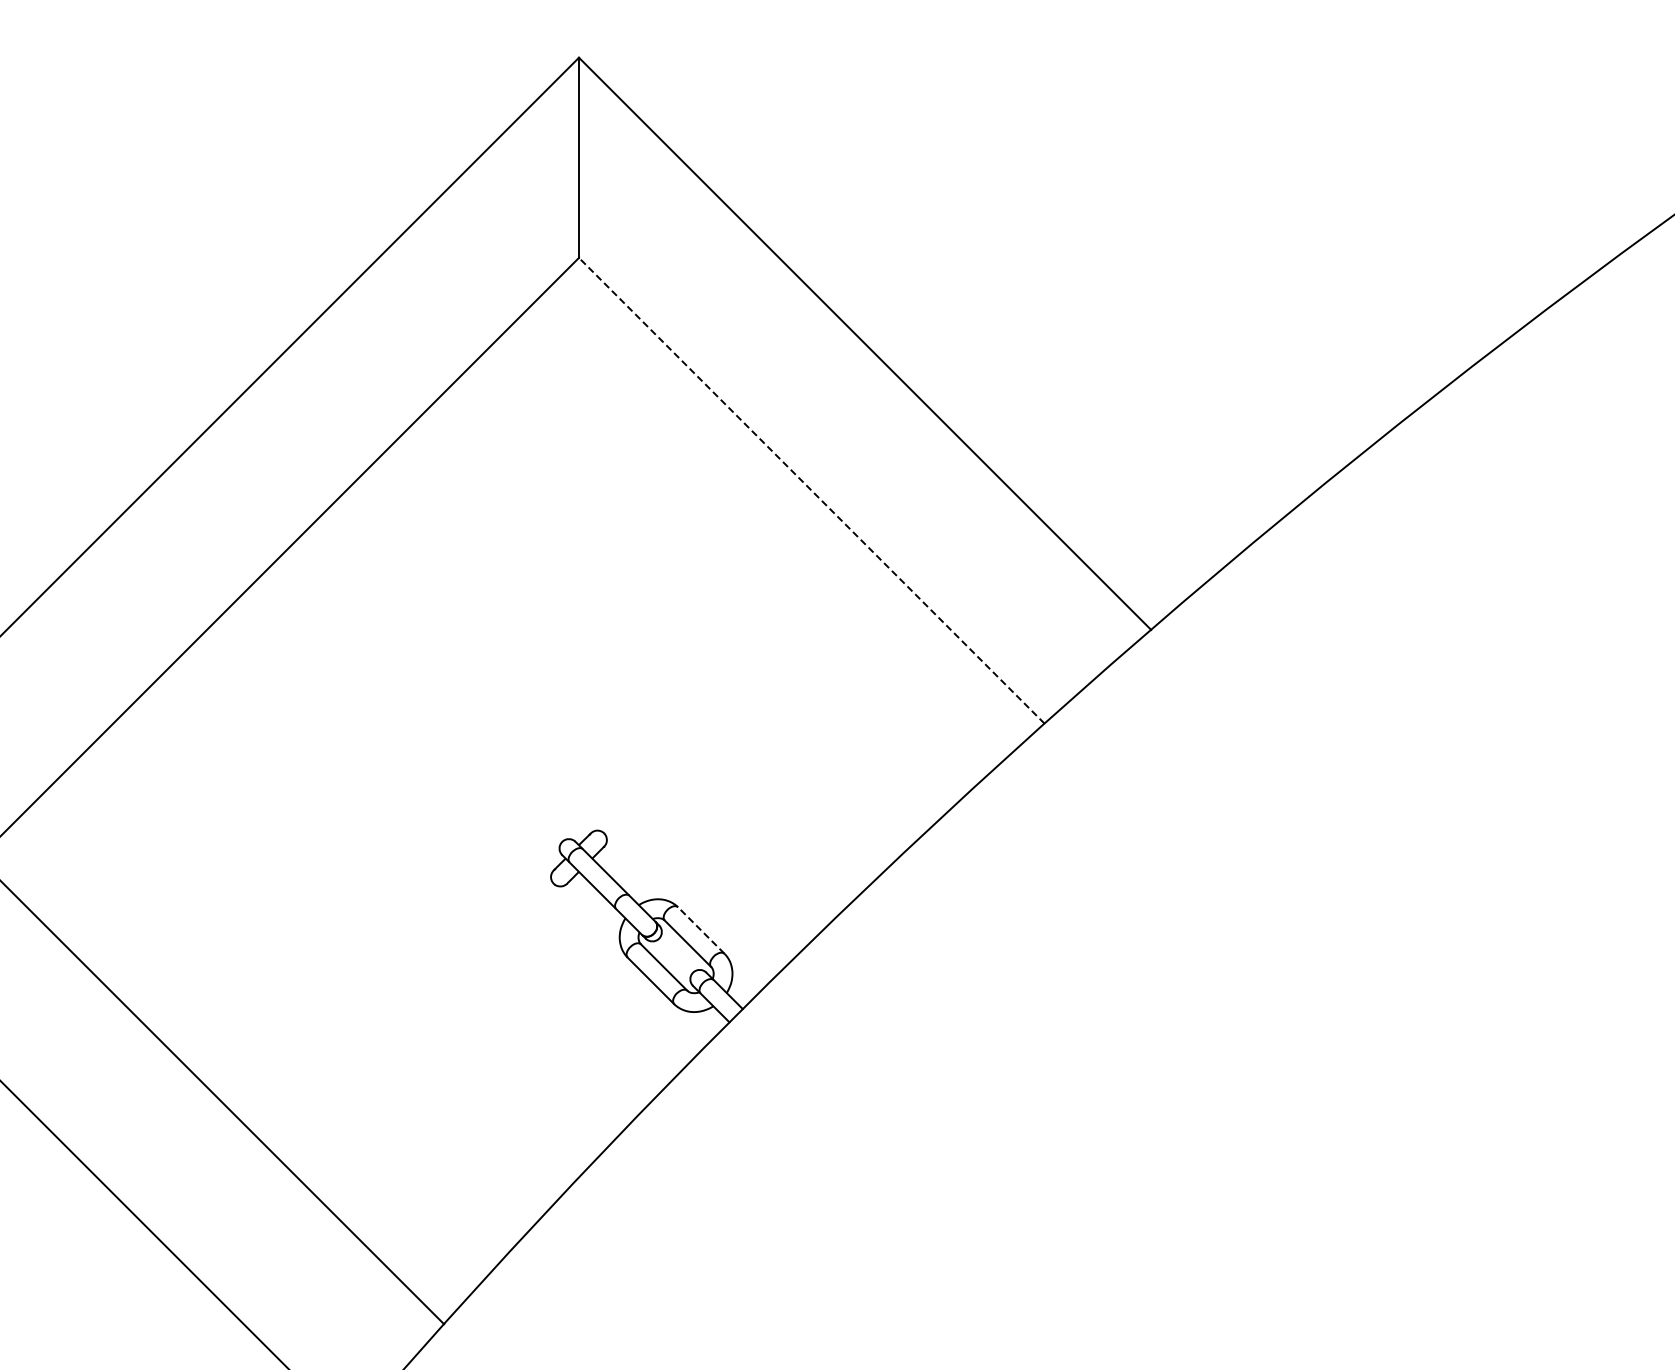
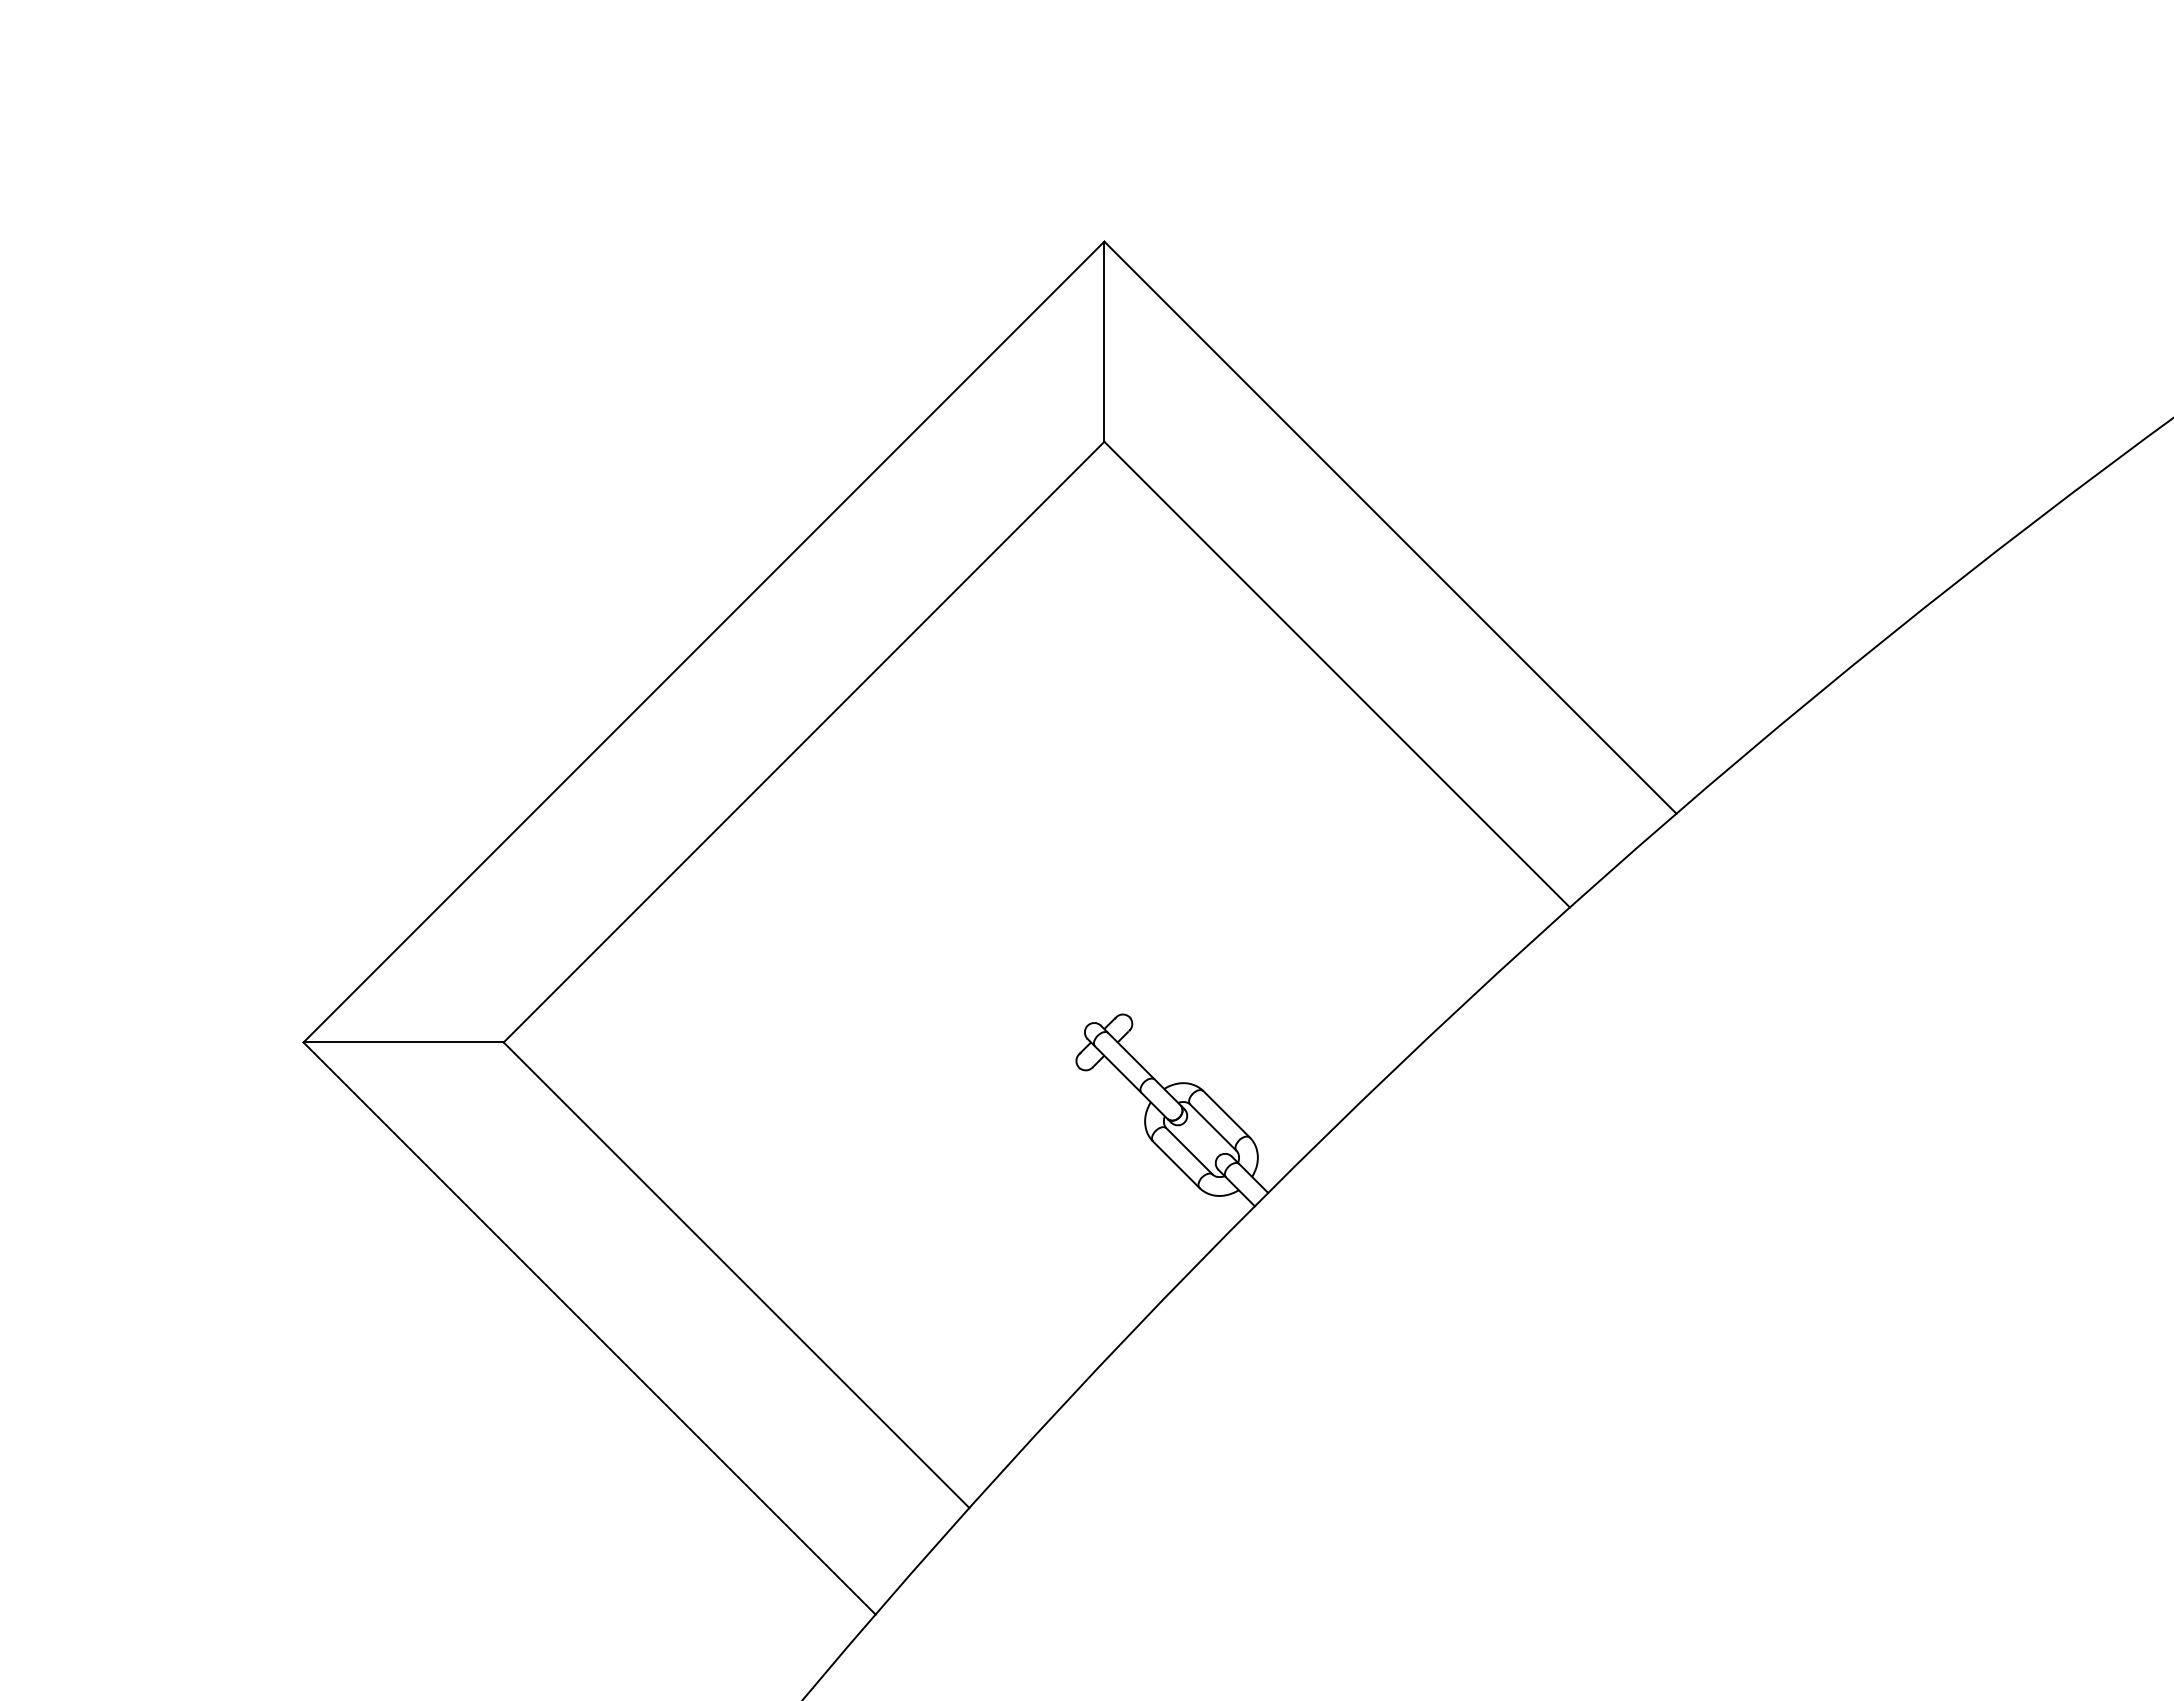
line: (811, 490) -> (1336, 674), dashed -> solid
line: (701, 930) -> (1226, 1114), dashed -> solid

